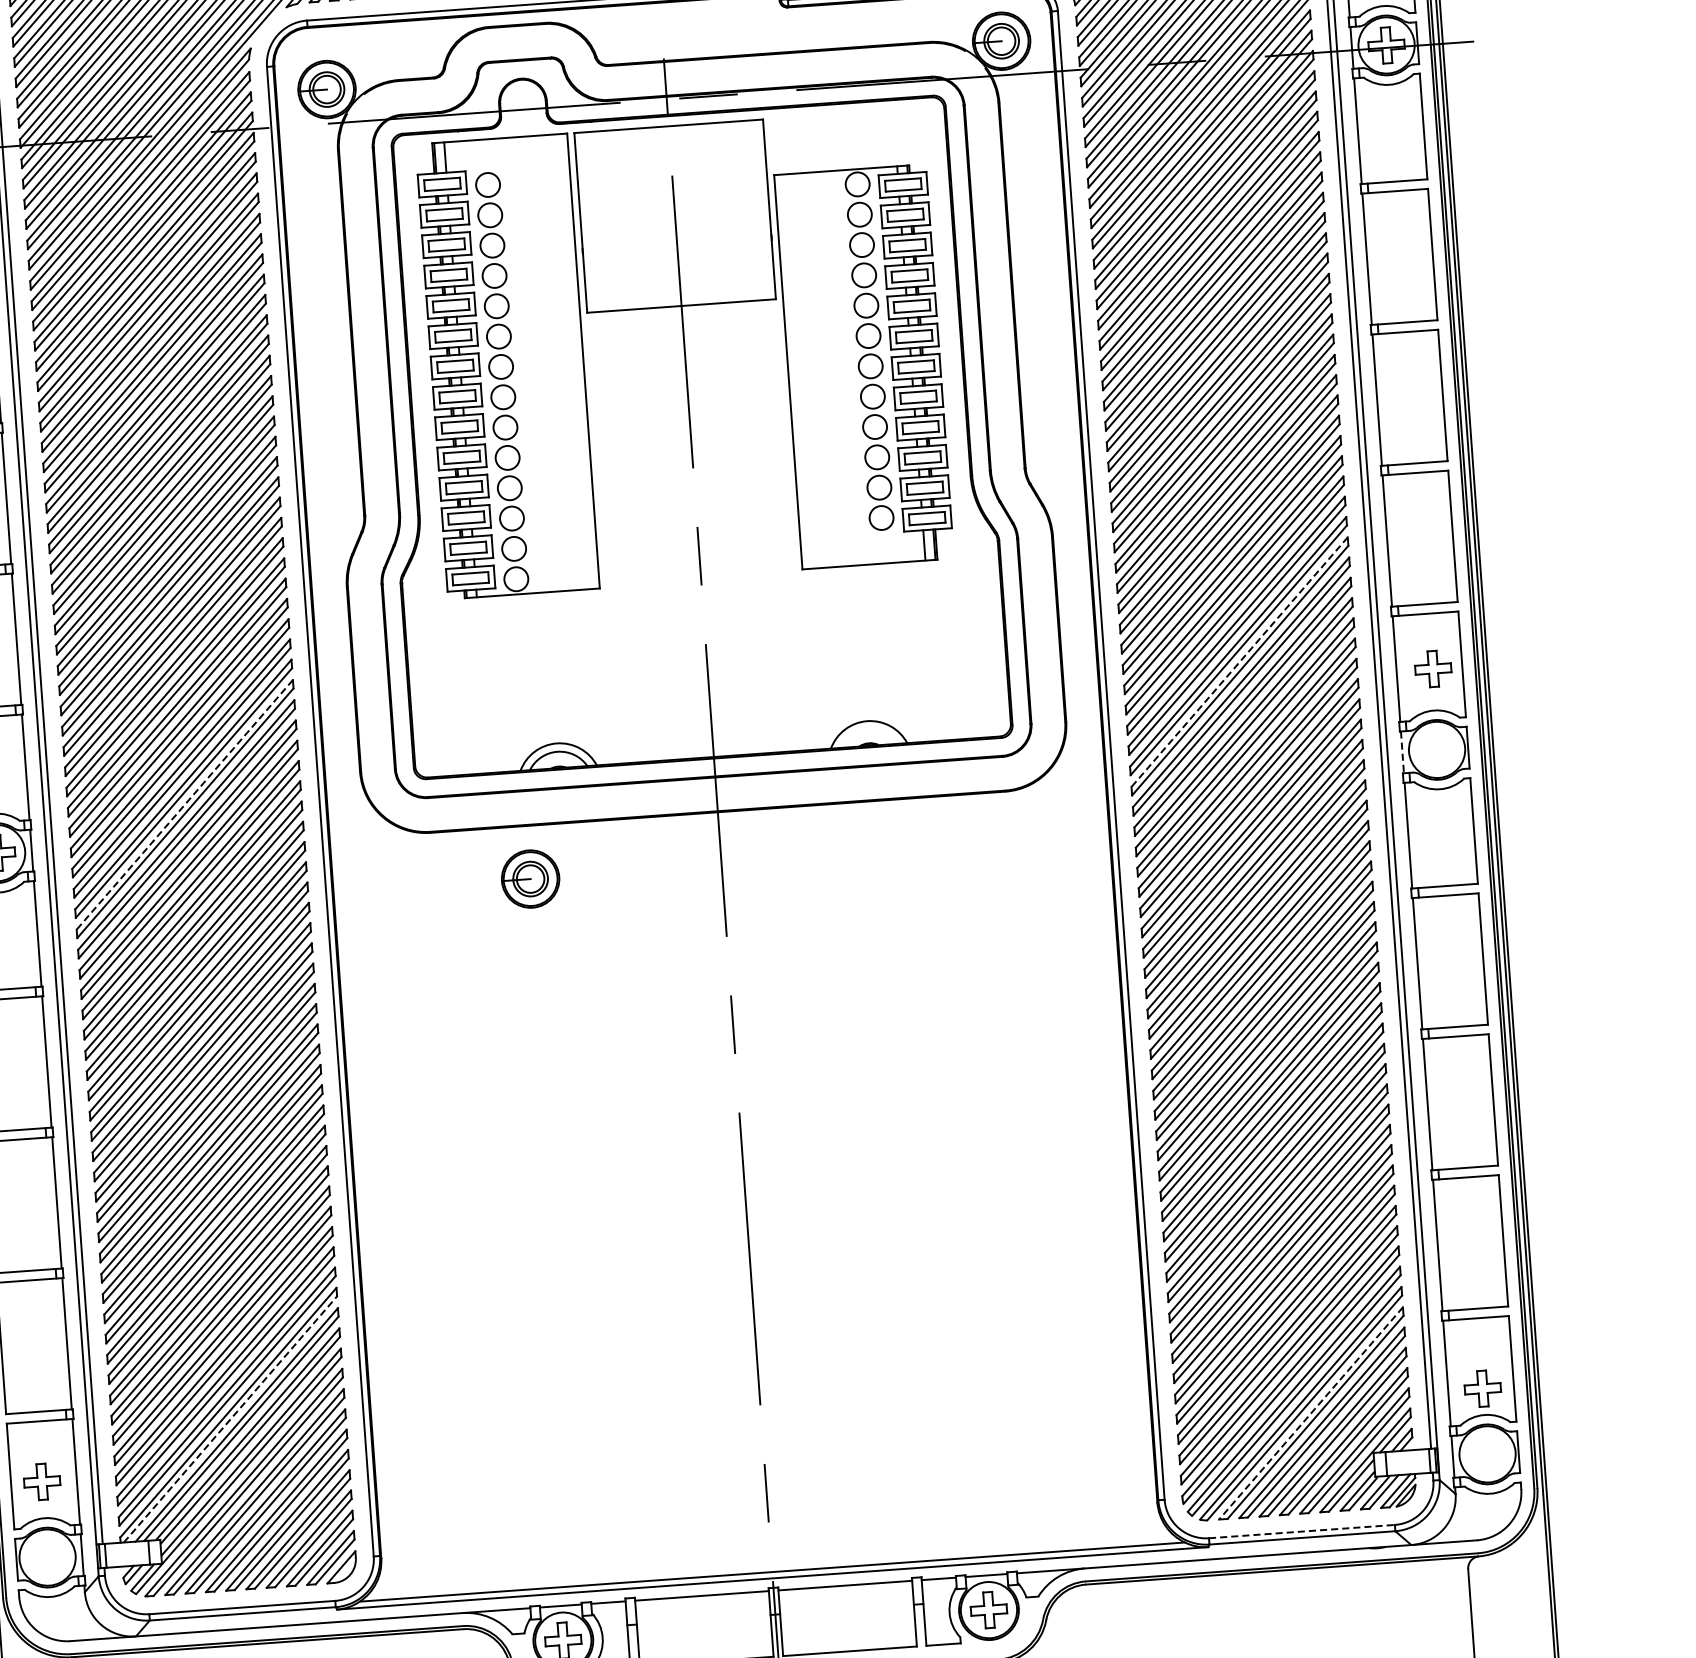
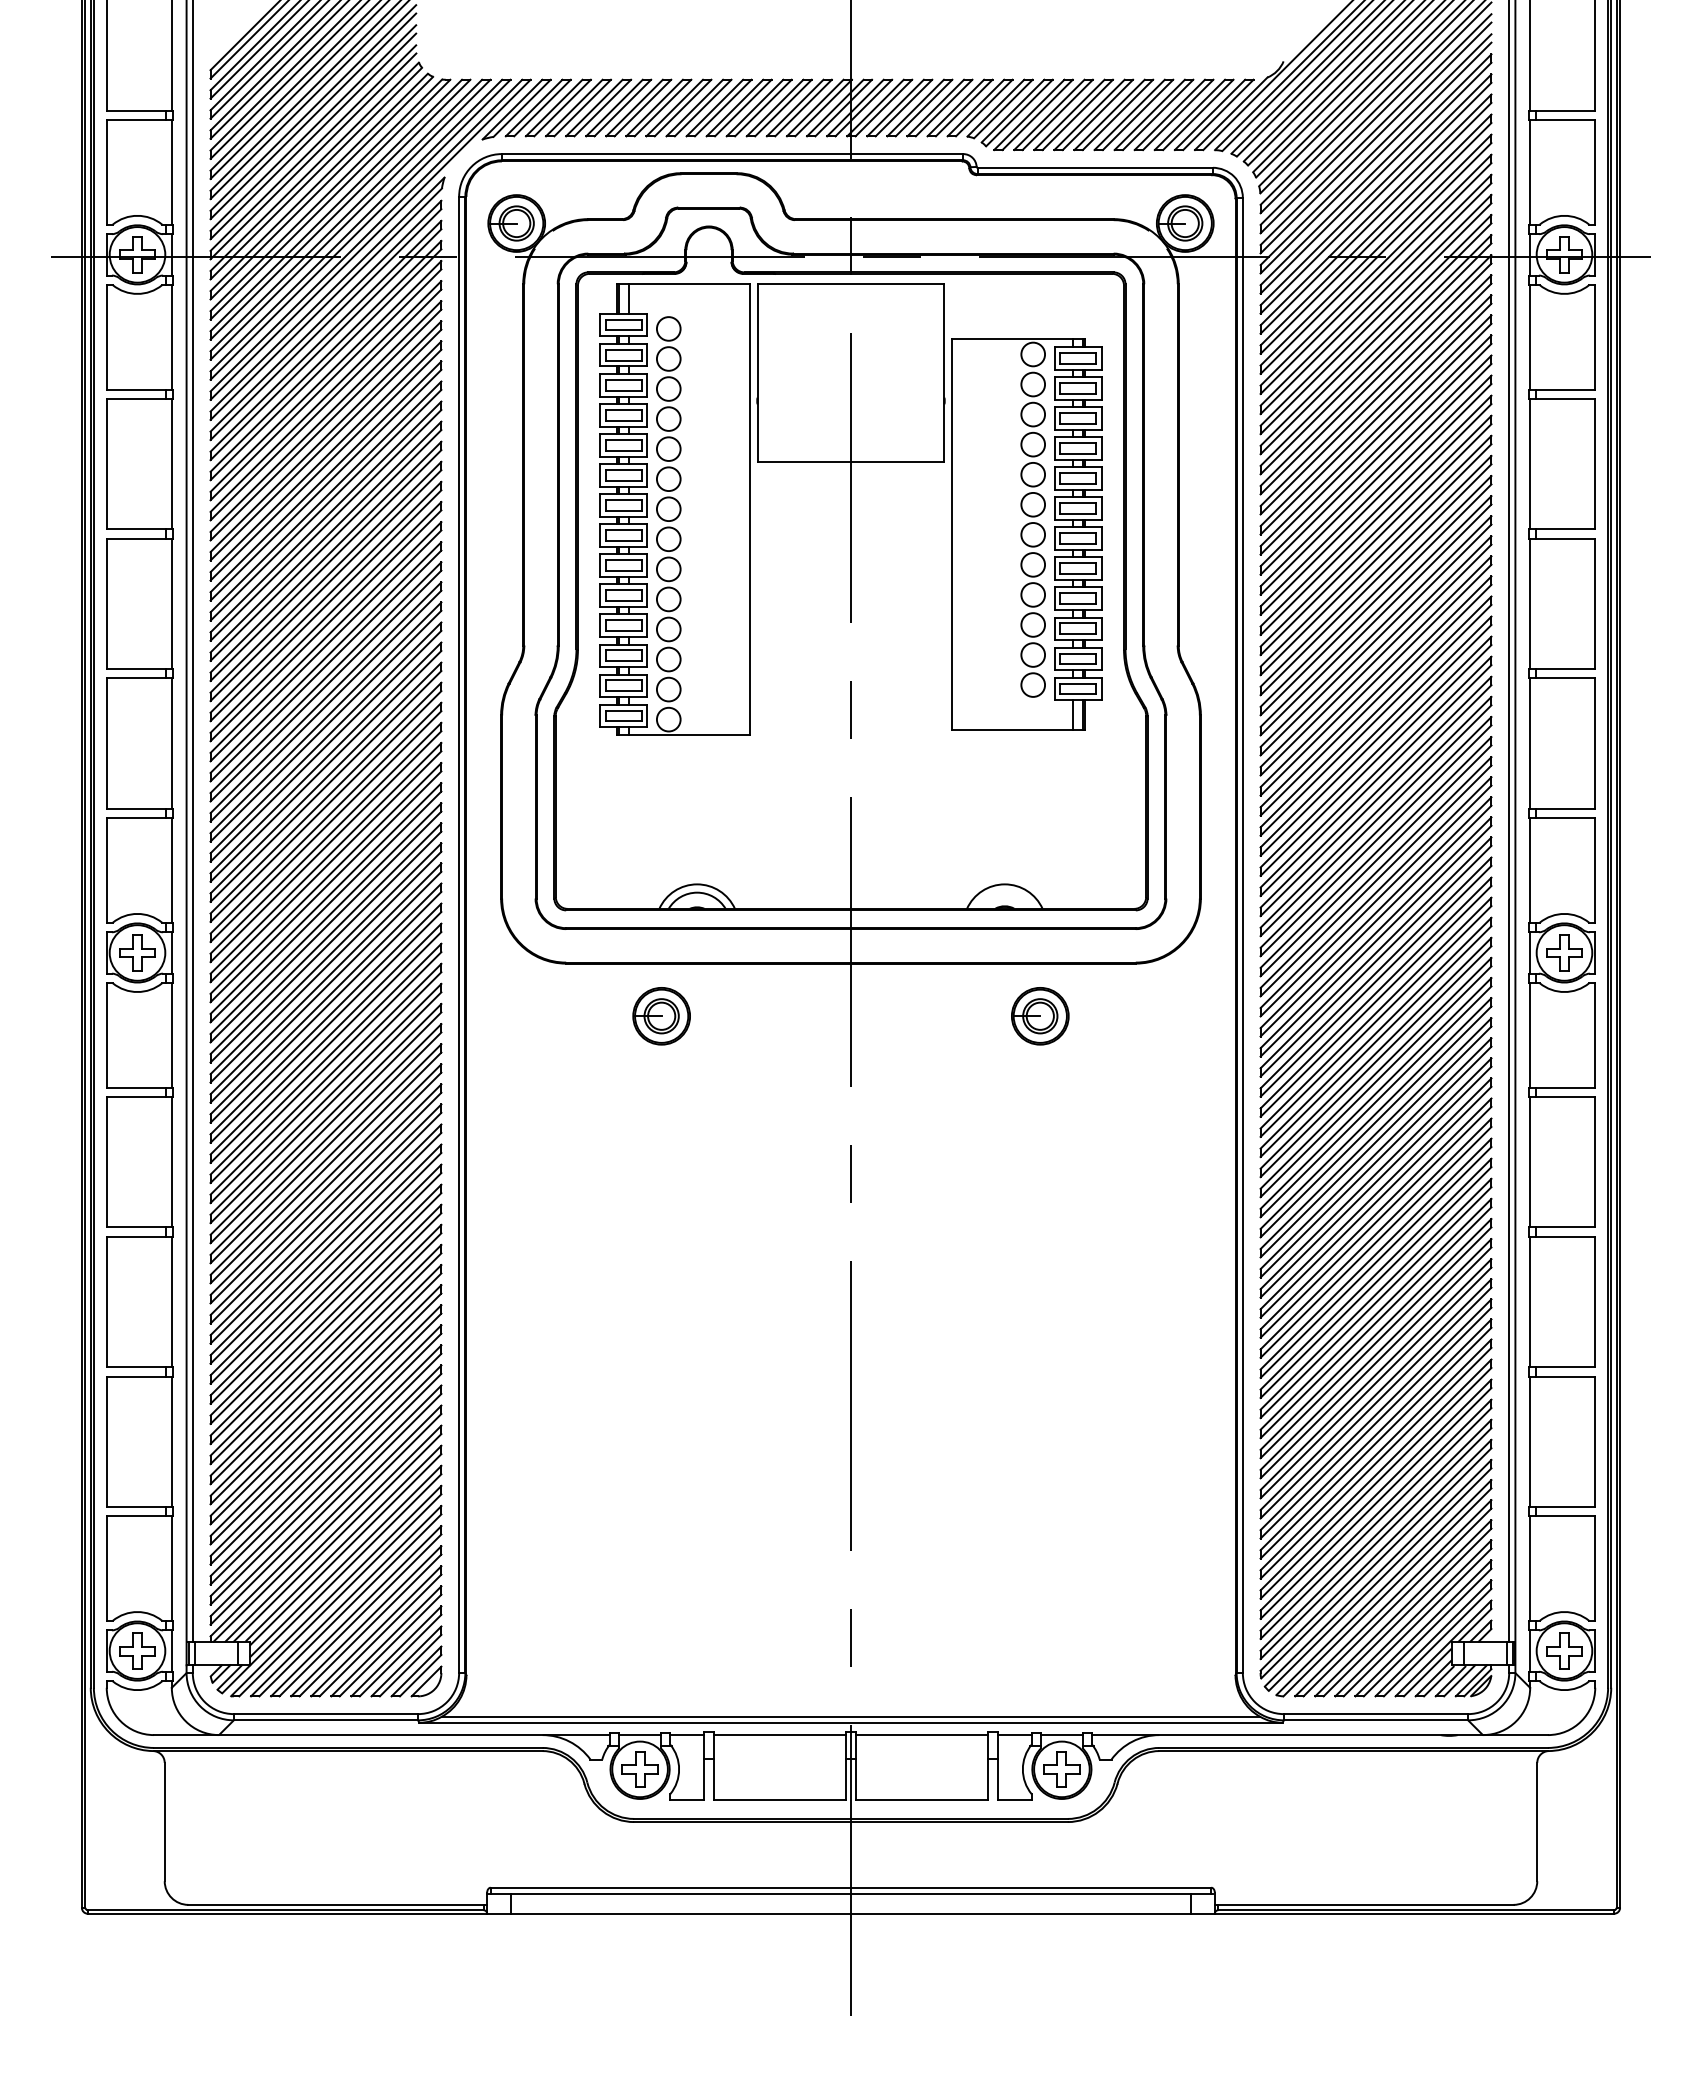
line: (1239, 662) -> (1375, 852), dashed -> solid
part: (1433, 668) -> (1564, 952), moved
line: (1402, 751) -> (1530, 952), dashed -> solid
line: (184, 804) -> (325, 918), dashed -> solid
part: (912, 851) -> (1040, 1016), added
part: (1482, 1388) -> (1564, 1650), moved
line: (1311, 1413) -> (1393, 1598), dashed -> solid
line: (230, 1419) -> (327, 1527), dashed -> solid
part: (42, 1481) -> (137, 1650), moved
line: (1302, 1531) -> (1376, 1714), dashed -> solid

